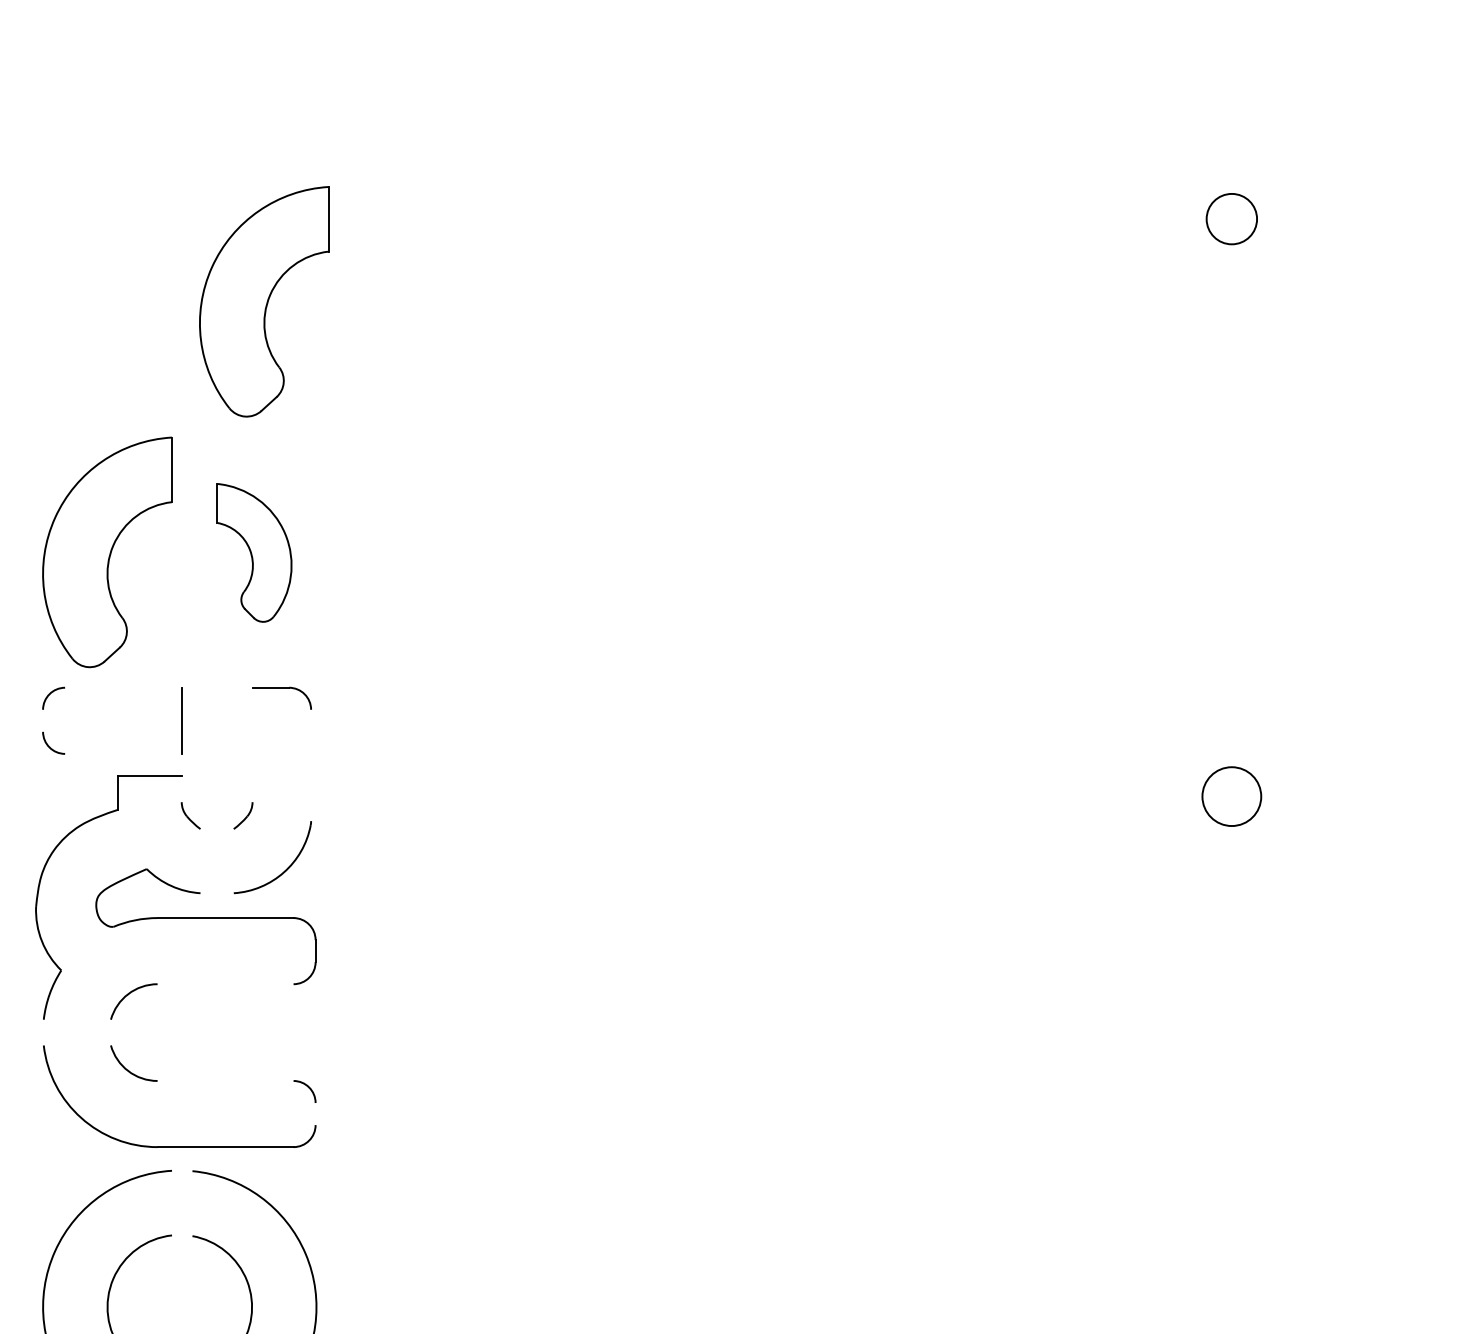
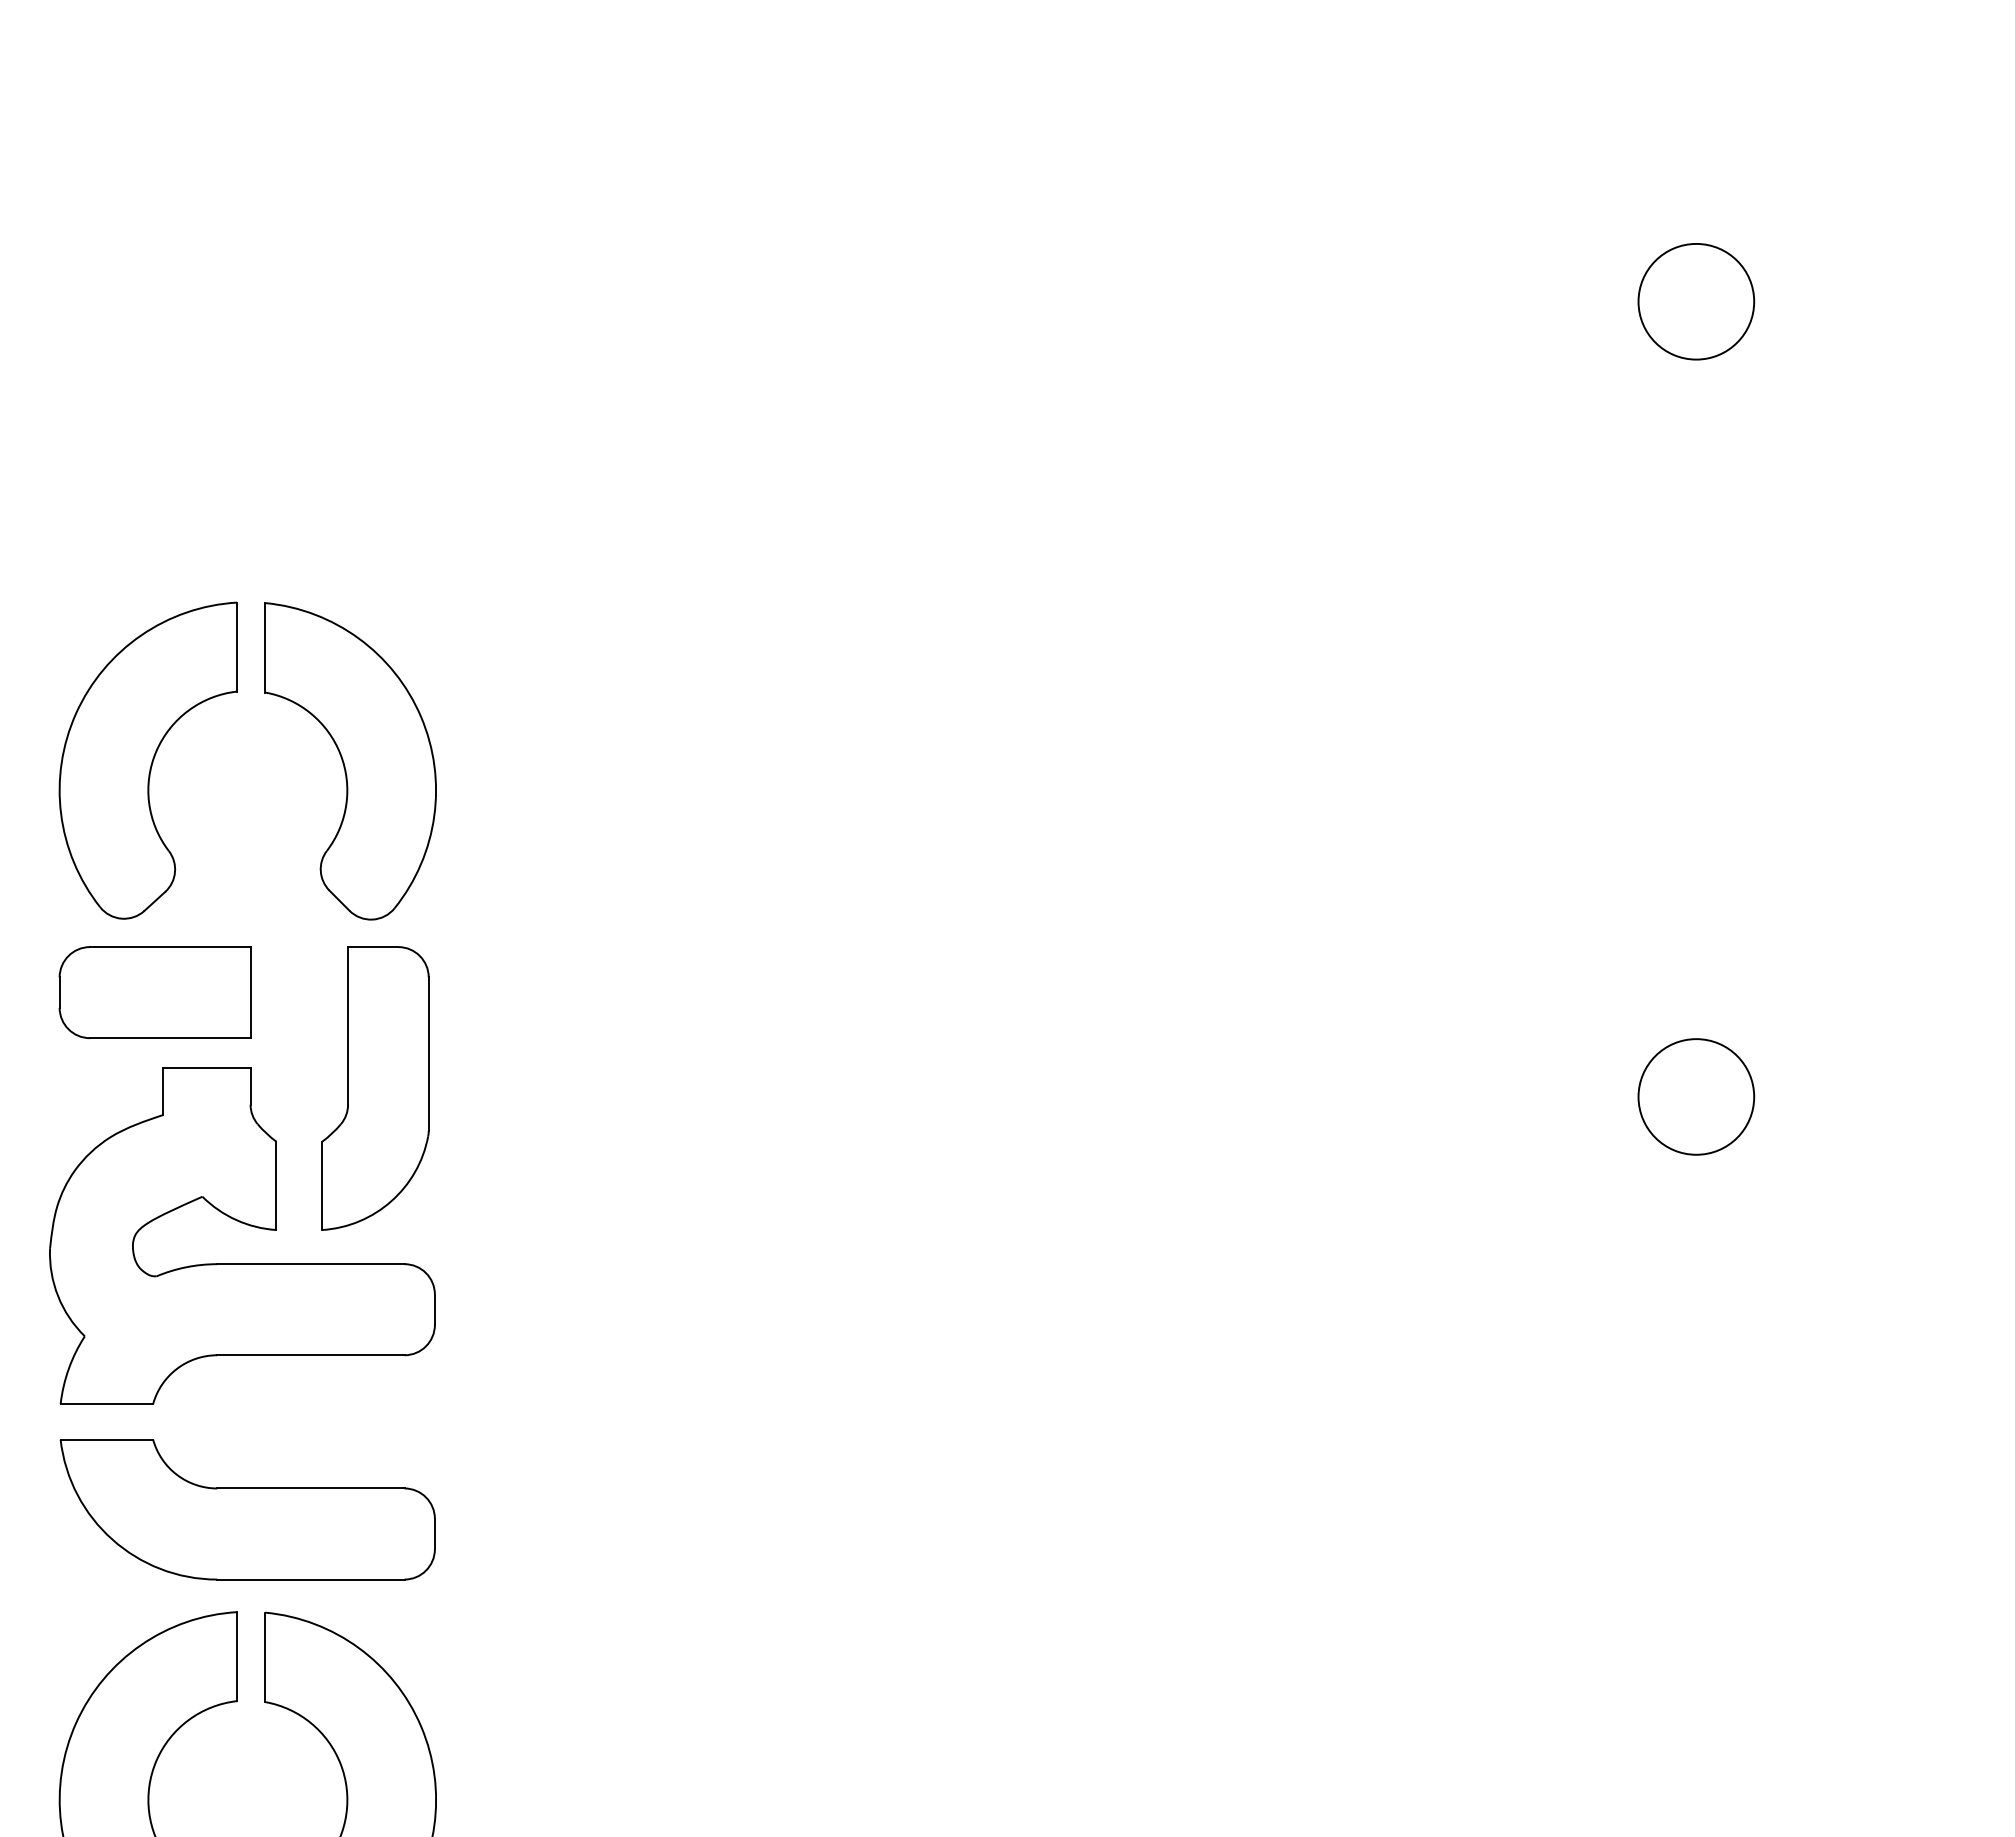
circle: (1231, 218) -> (1696, 301), size x1.67
part: (263, 301) -> (363, 415), removed
part: (254, 552) -> (350, 761), size x1.67
line: (123, 688) -> (170, 947), added
line: (42, 720) -> (59, 992), added
line: (252, 744) -> (348, 1025), added
line: (123, 754) -> (170, 1038), added
line: (310, 765) -> (428, 1053), added
line: (181, 789) -> (250, 1086), added
circle: (1231, 796) -> (1696, 1096), size x1.43
line: (200, 860) -> (276, 1185), added
line: (233, 860) -> (322, 1185), added
line: (225, 984) -> (310, 1355), added
line: (77, 1019) -> (106, 1404), added
line: (77, 1045) -> (106, 1439), added
line: (225, 1080) -> (310, 1488), added
line: (315, 1113) -> (434, 1533), added
line: (172, 1203) -> (237, 1656), added
line: (192, 1203) -> (265, 1657), added

